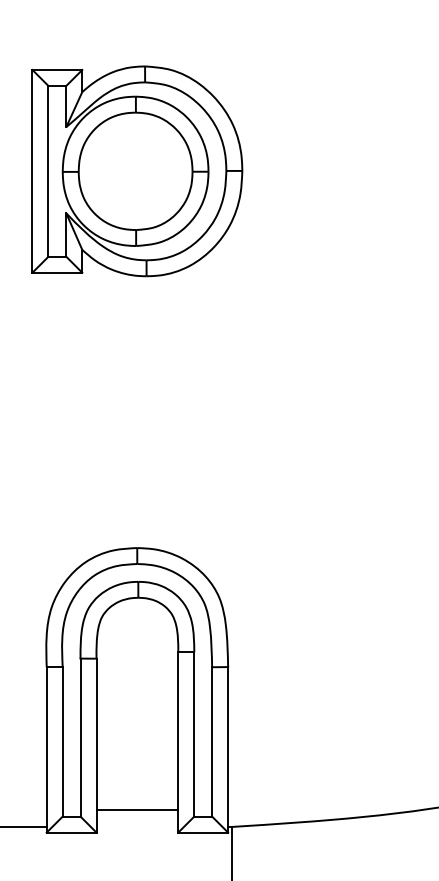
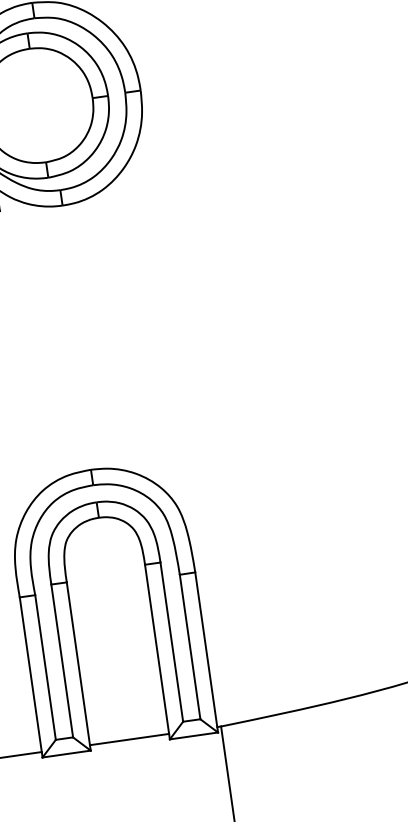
line: (137, 809) -> (129, 739), moved

